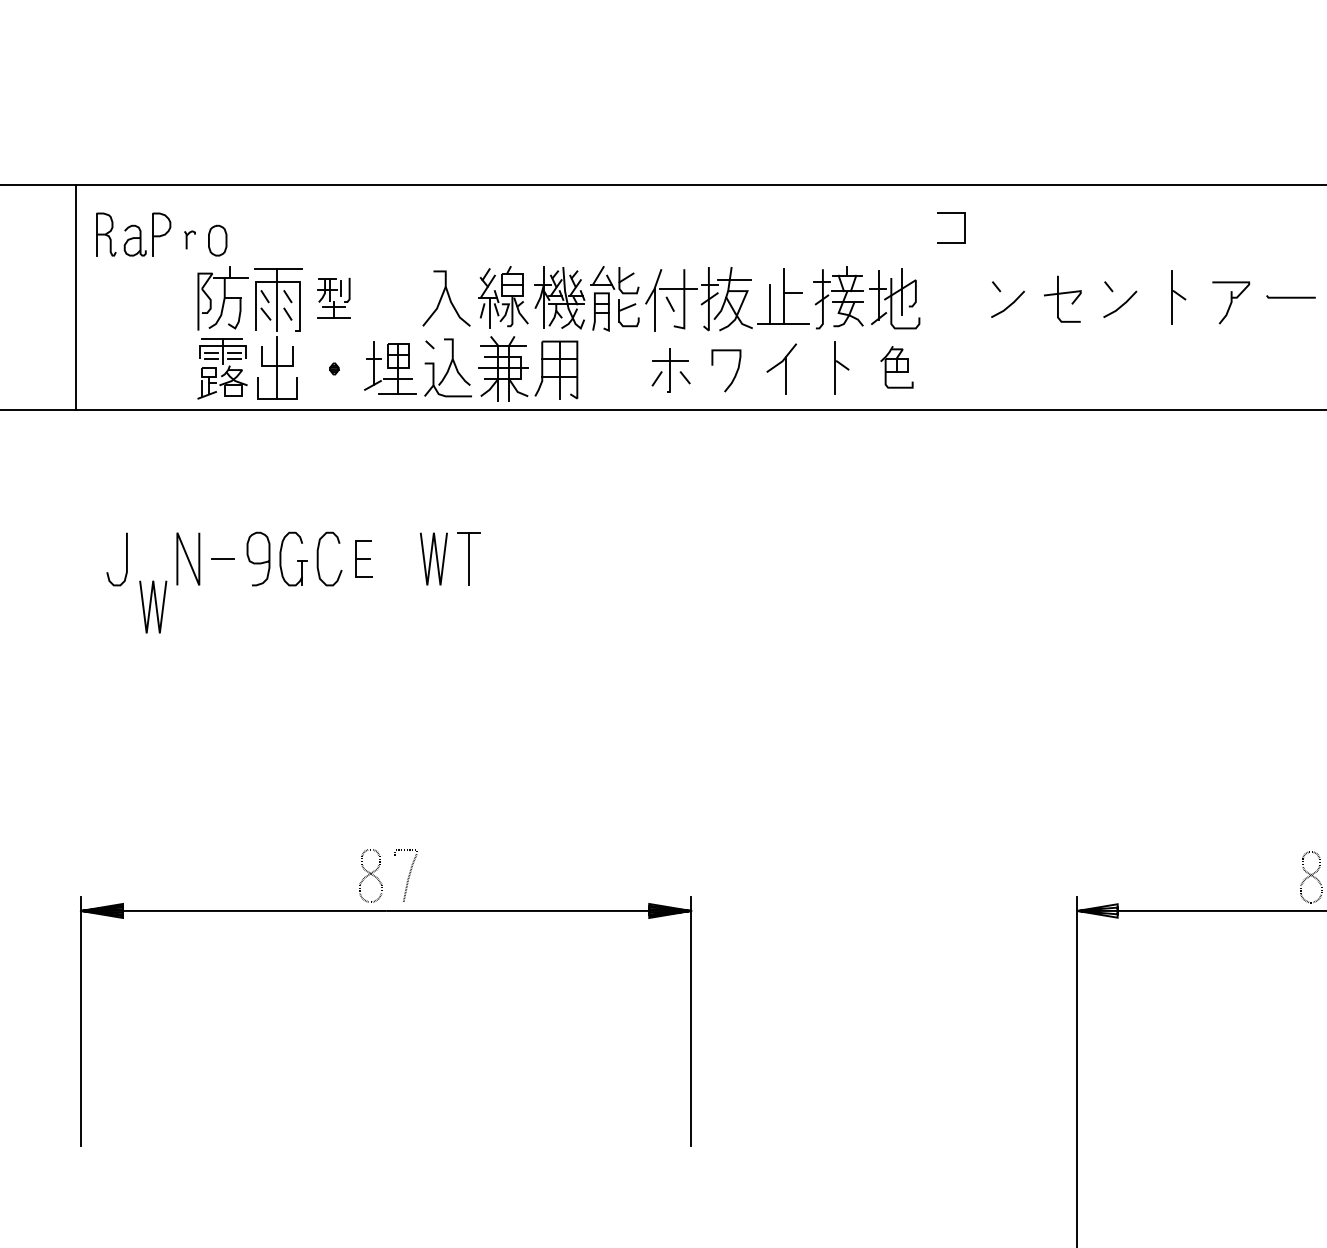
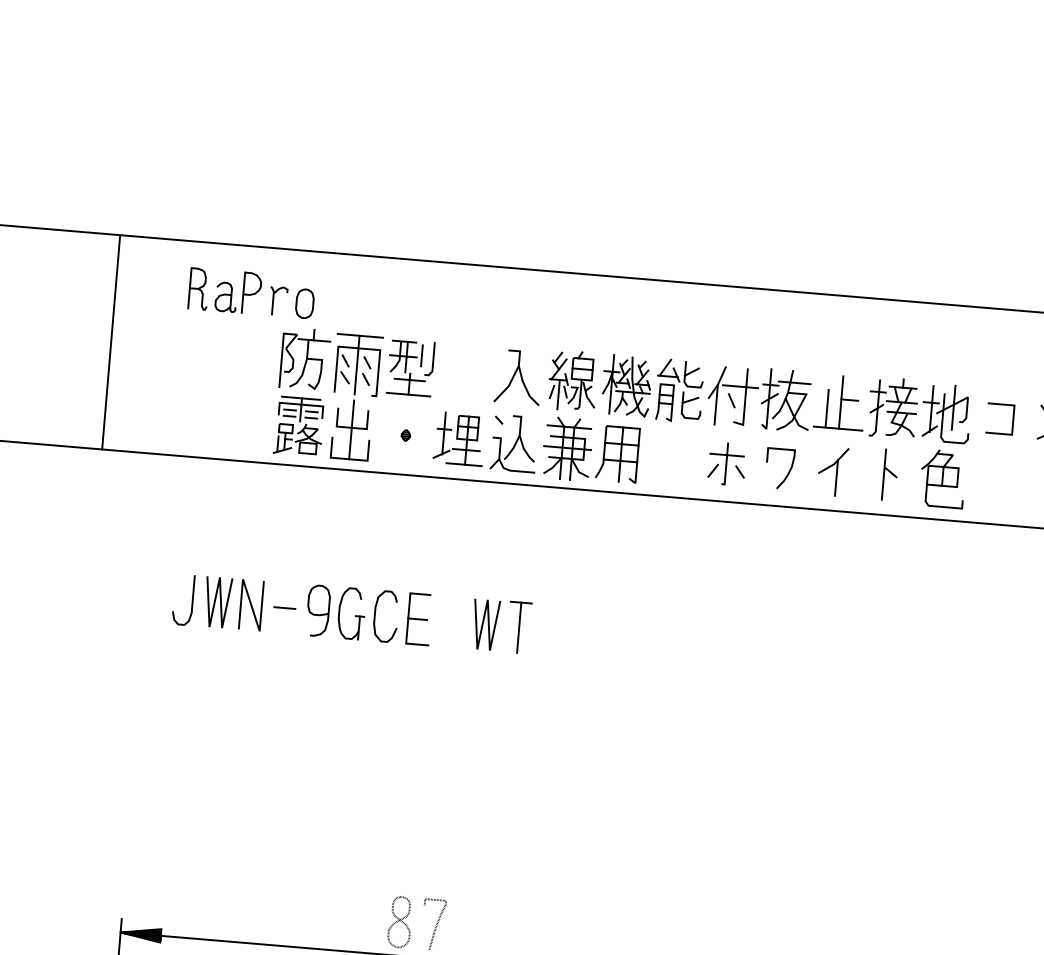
line: (964, 227) -> (1012, 419), moved
part: (189, 239) -> (278, 300), size x1.67
line: (75, 297) -> (111, 342), moved
part: (333, 297) -> (410, 367), size x1.43
part: (896, 367) -> (942, 479), size x1.43
part: (364, 558) -> (419, 618), size x1.43
line: (155, 606) -> (220, 602), moved

